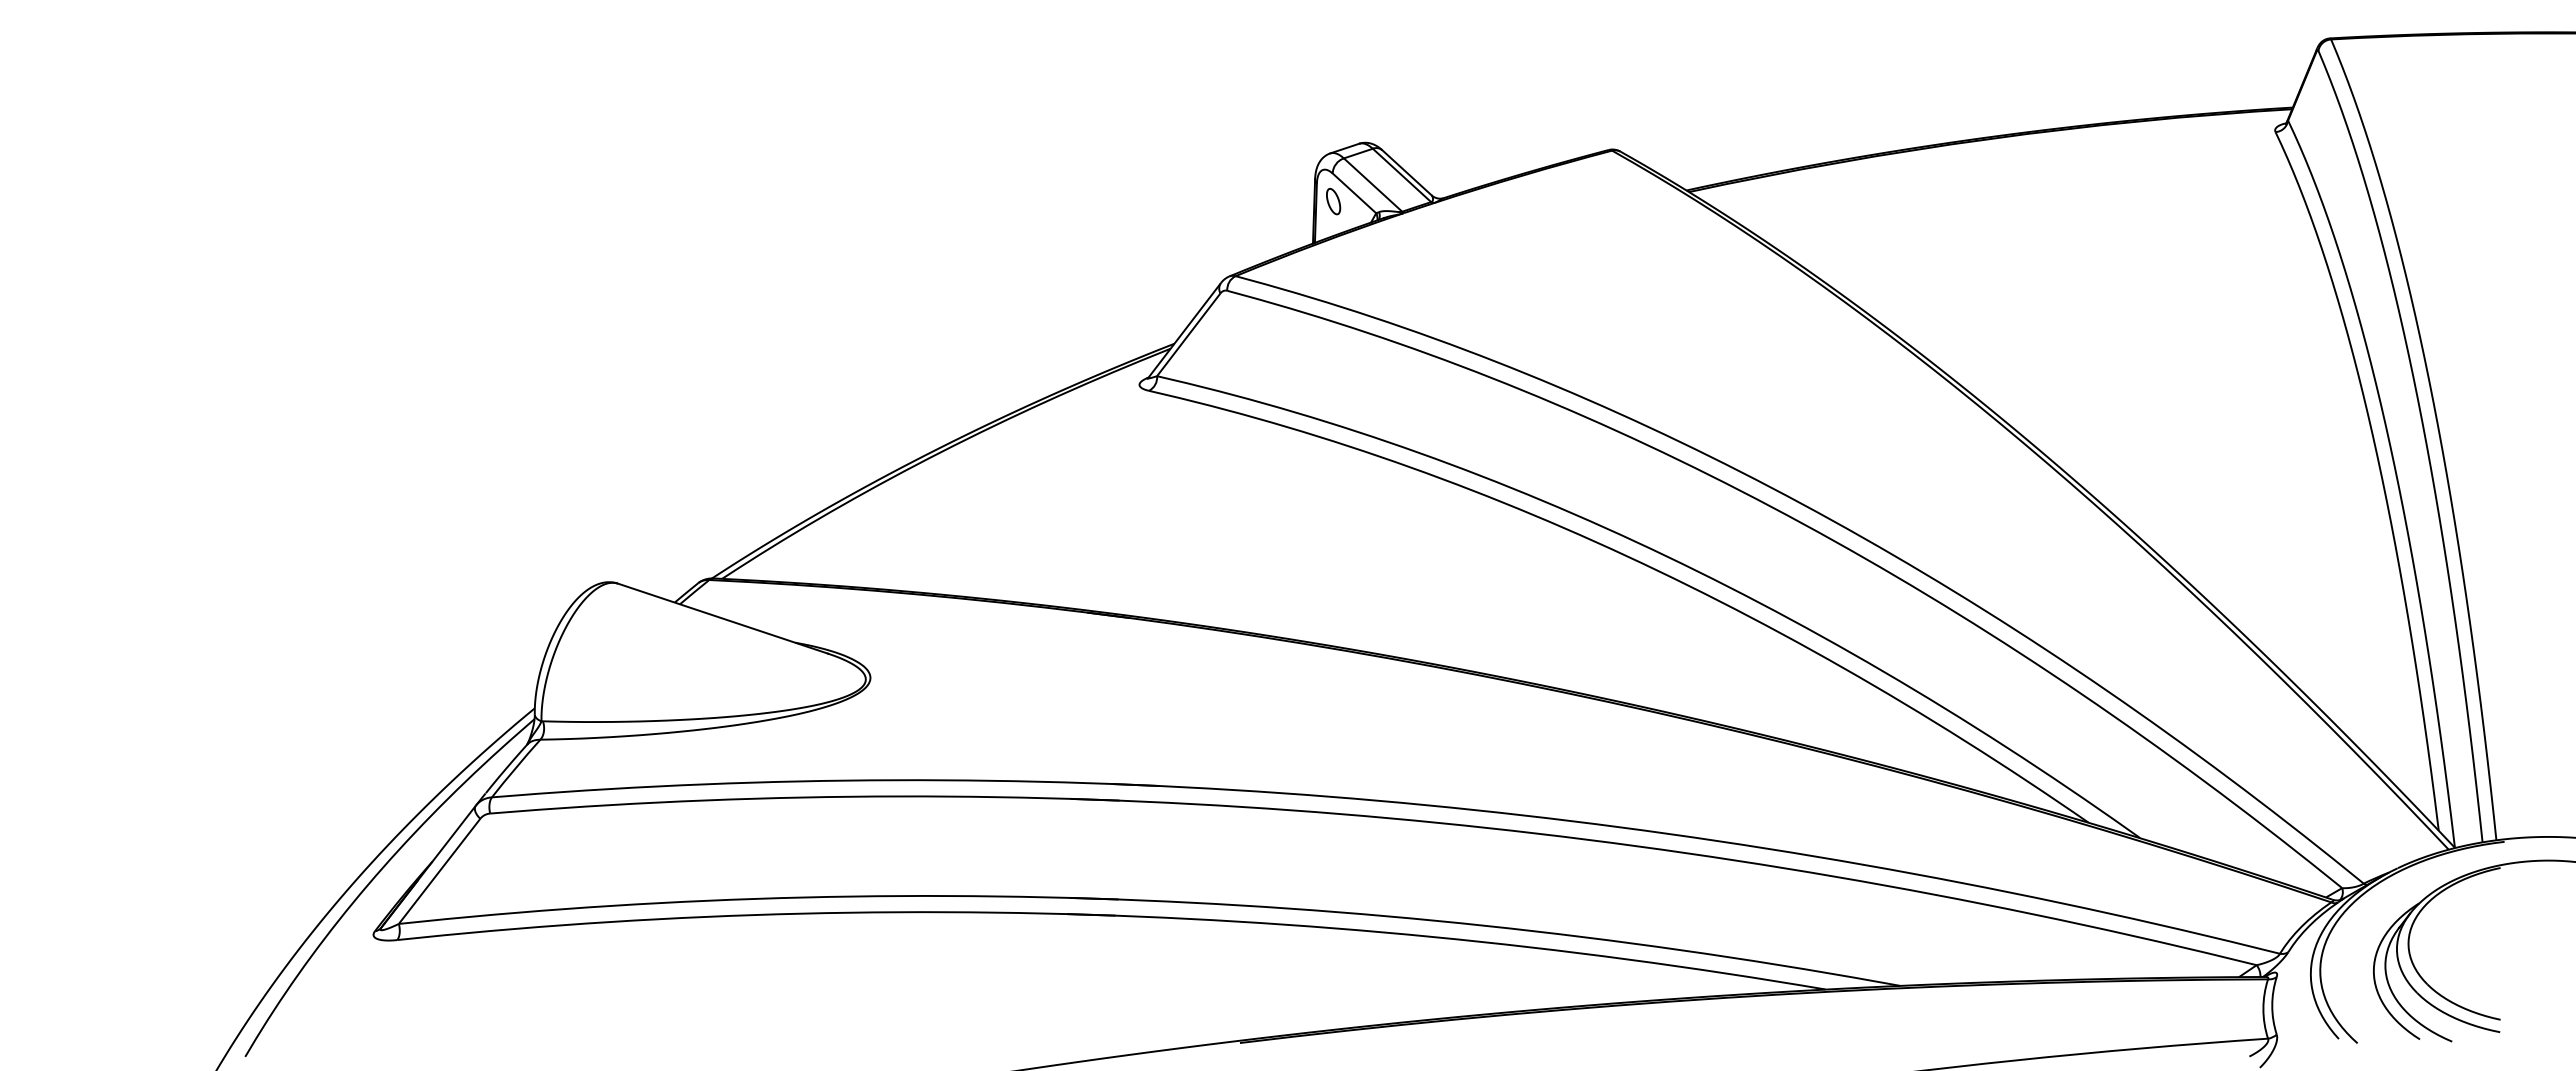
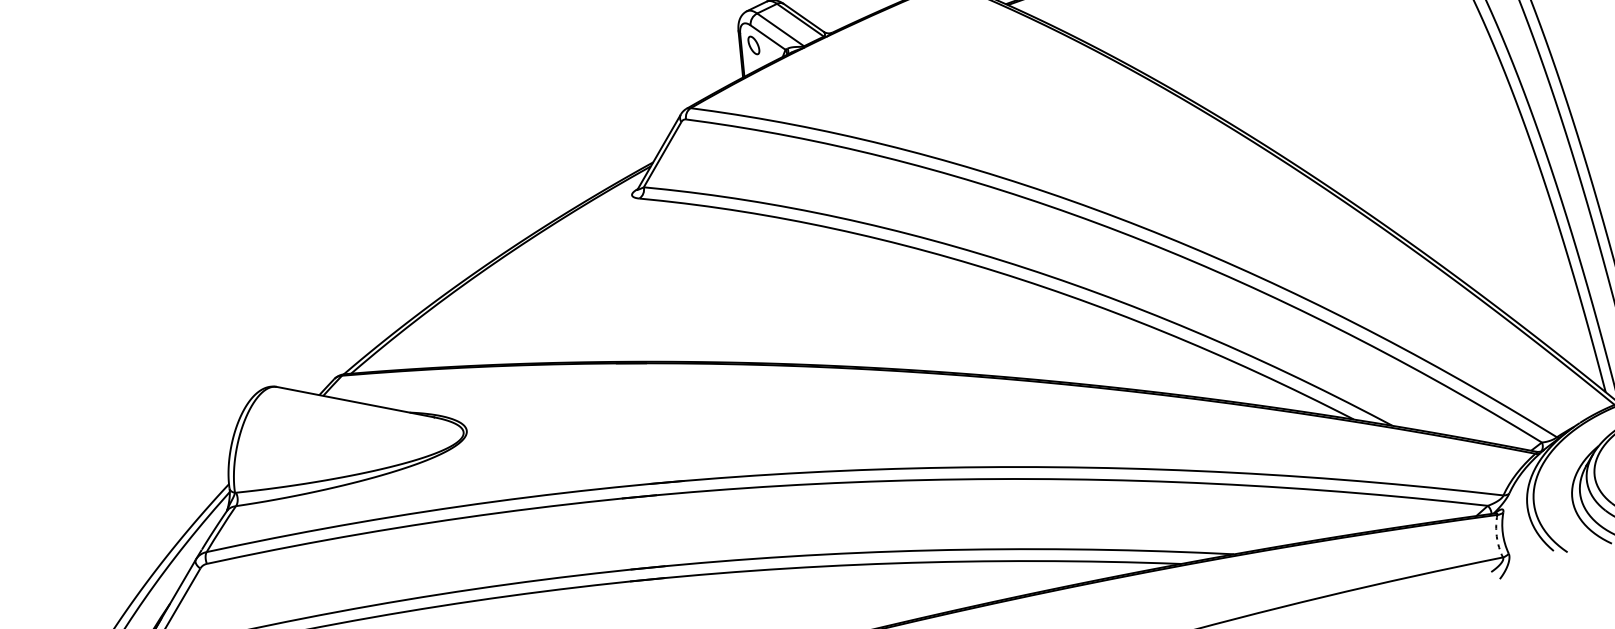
arc: (2263, 1009) -> (1496, 536), solid -> dashed

